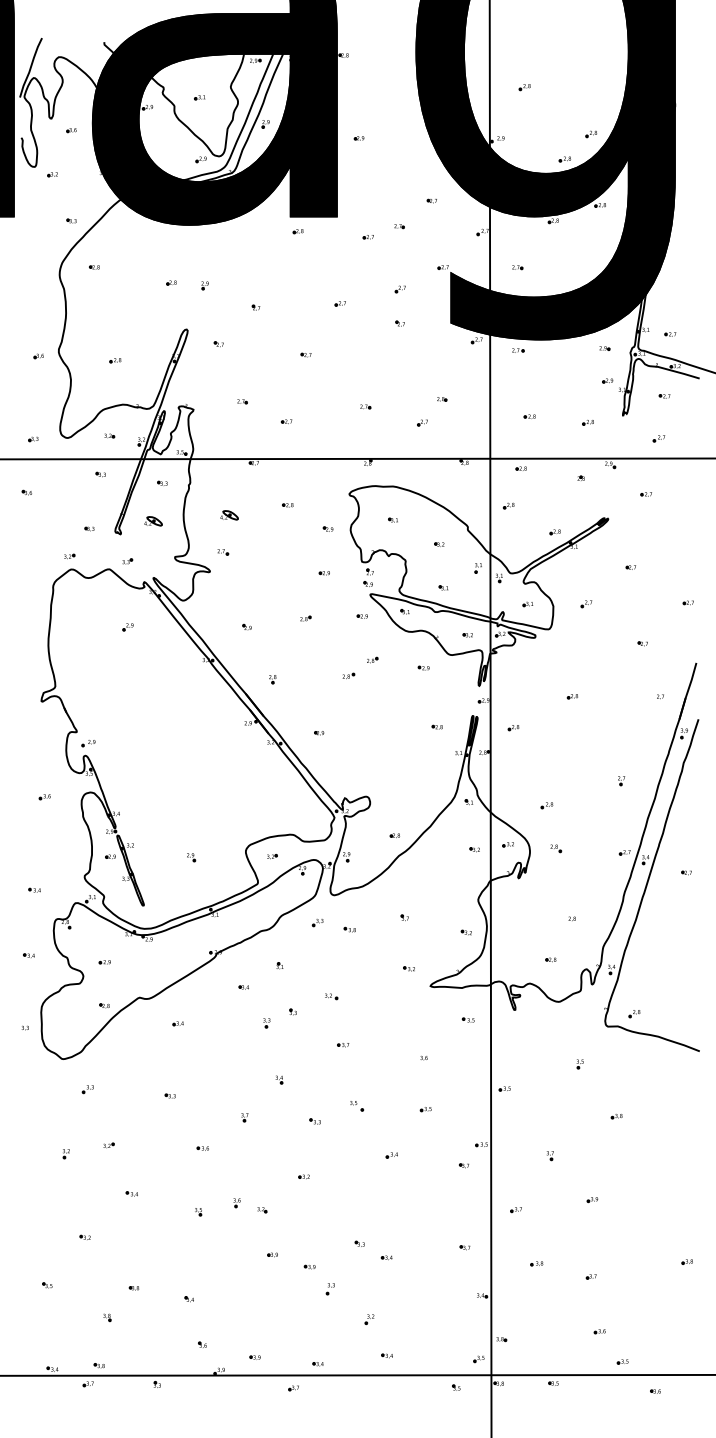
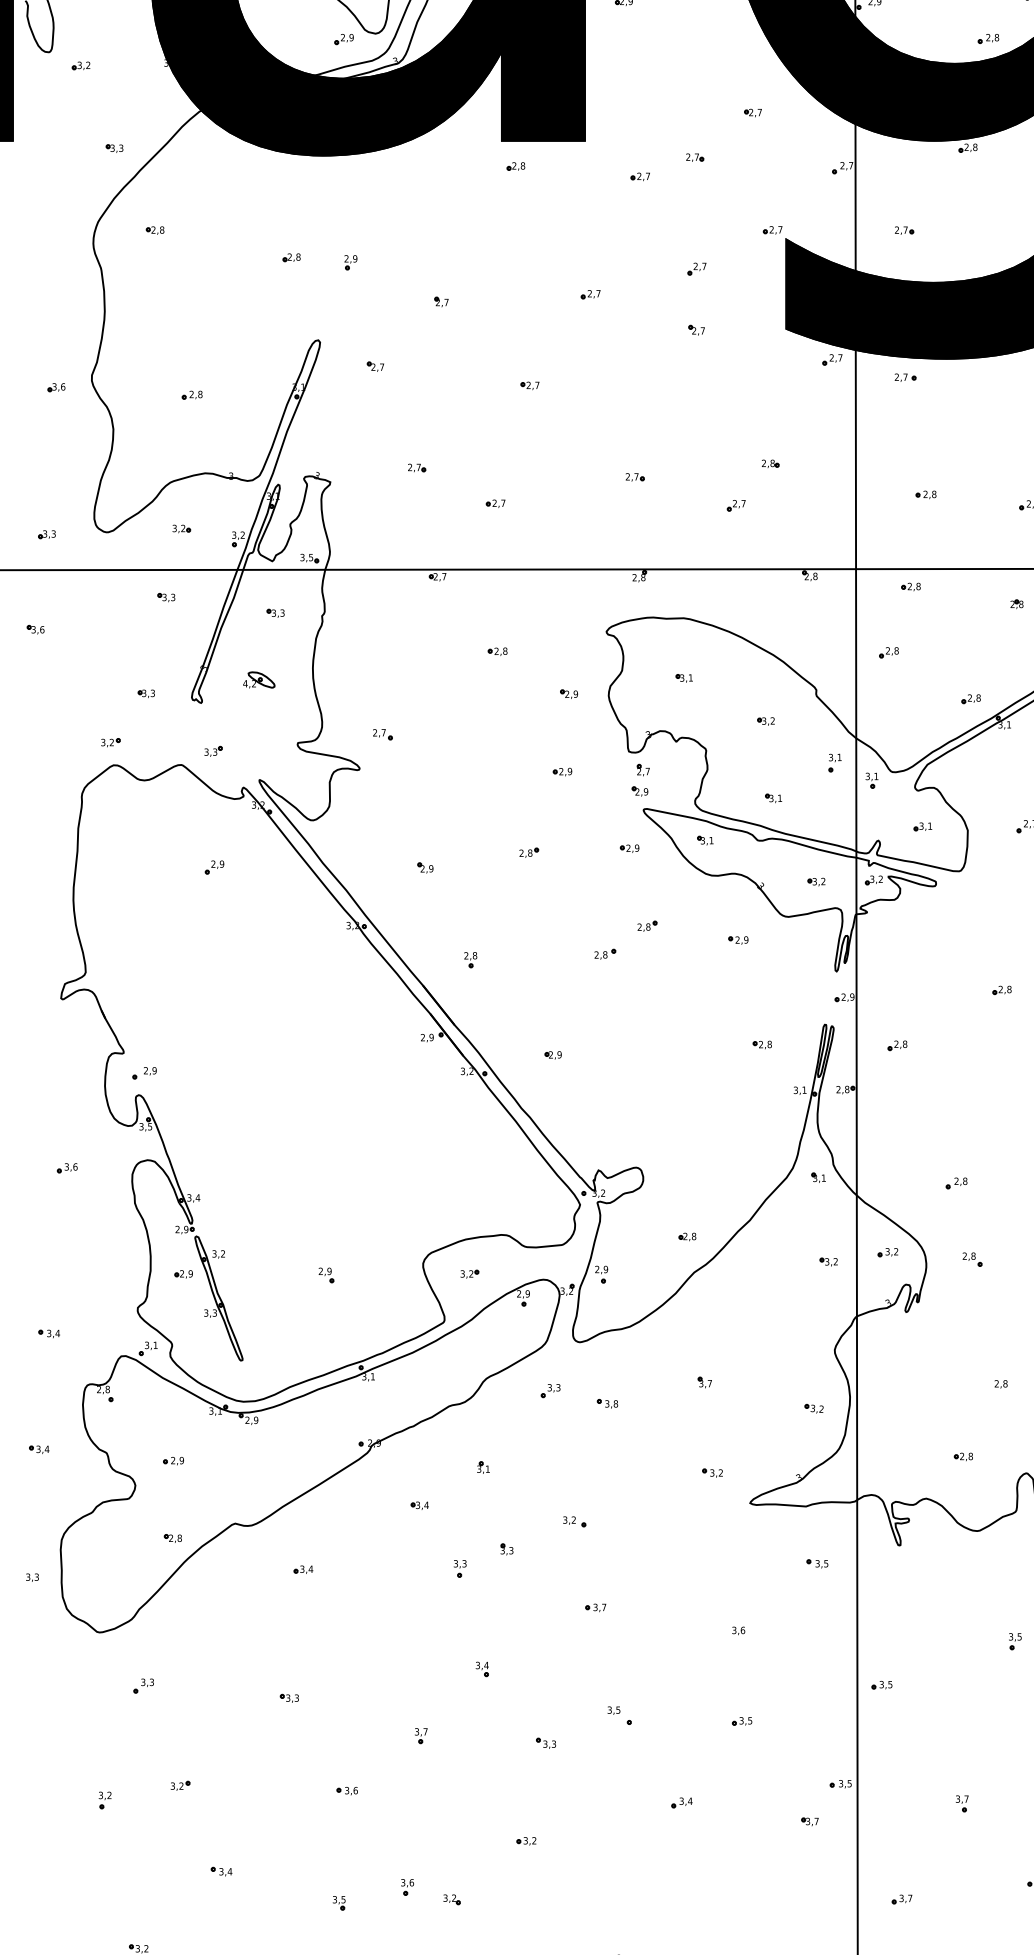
part: (229, 515) -> (394, 669), removed

